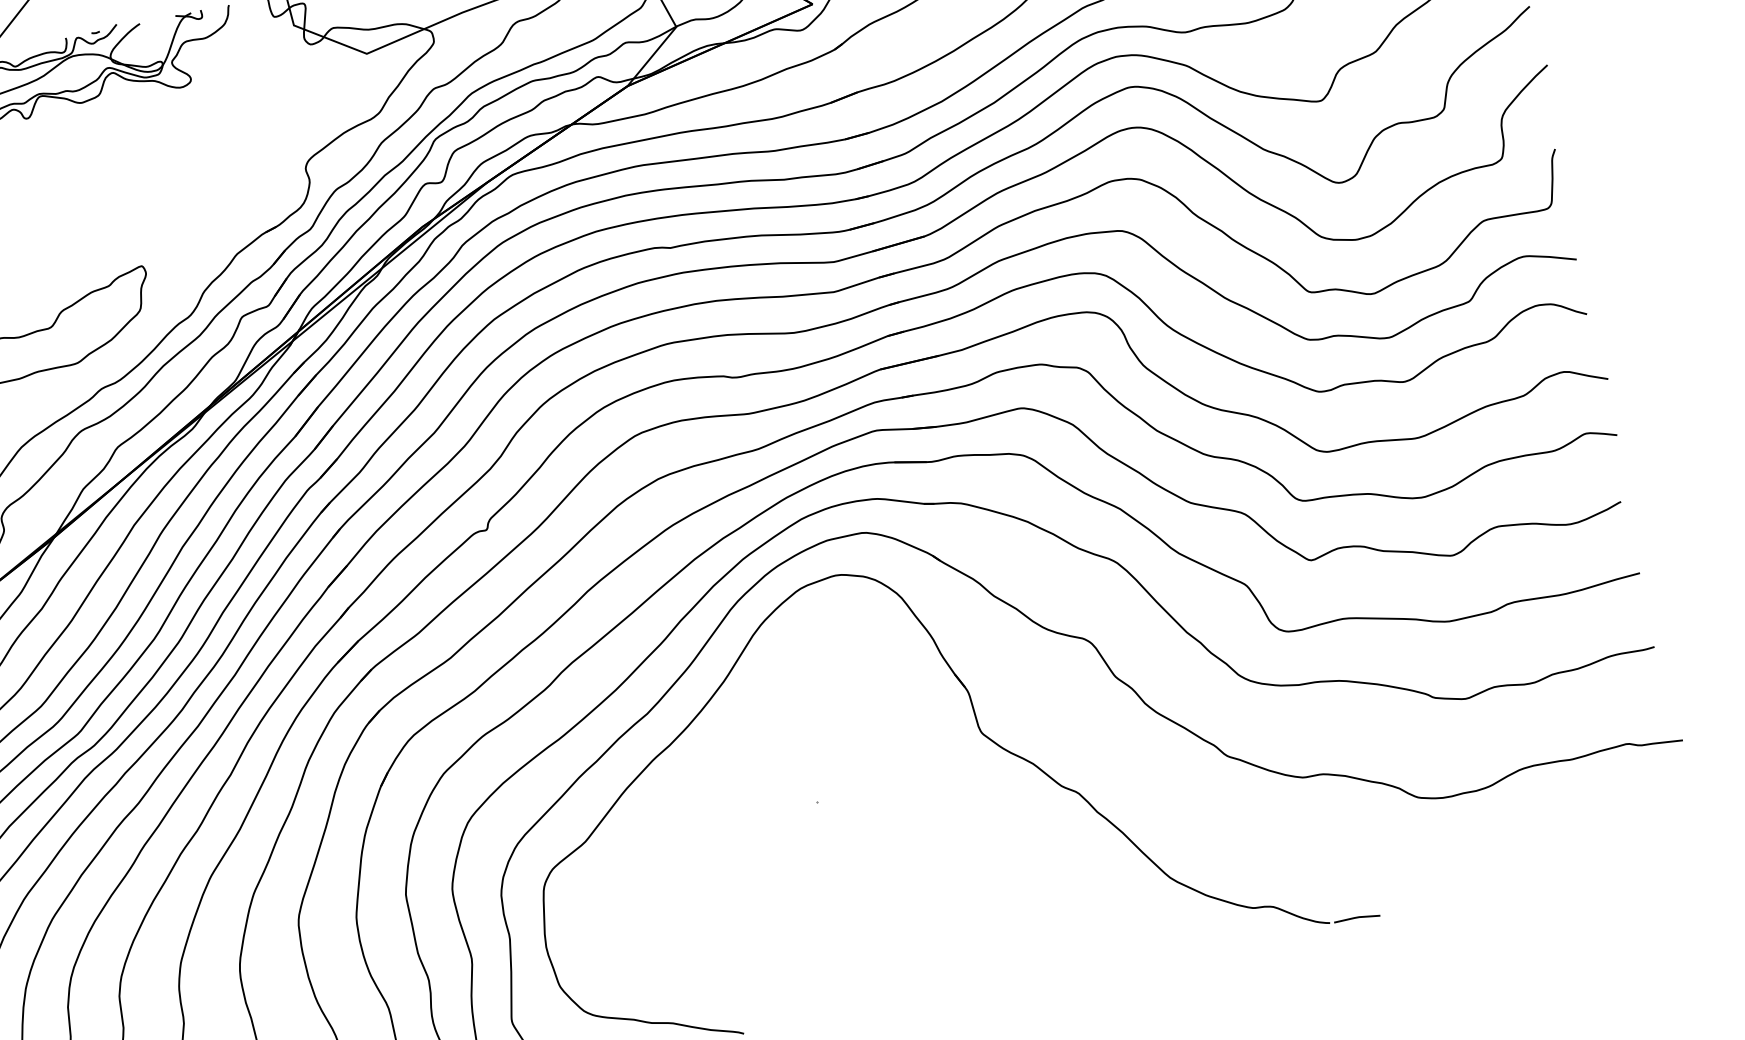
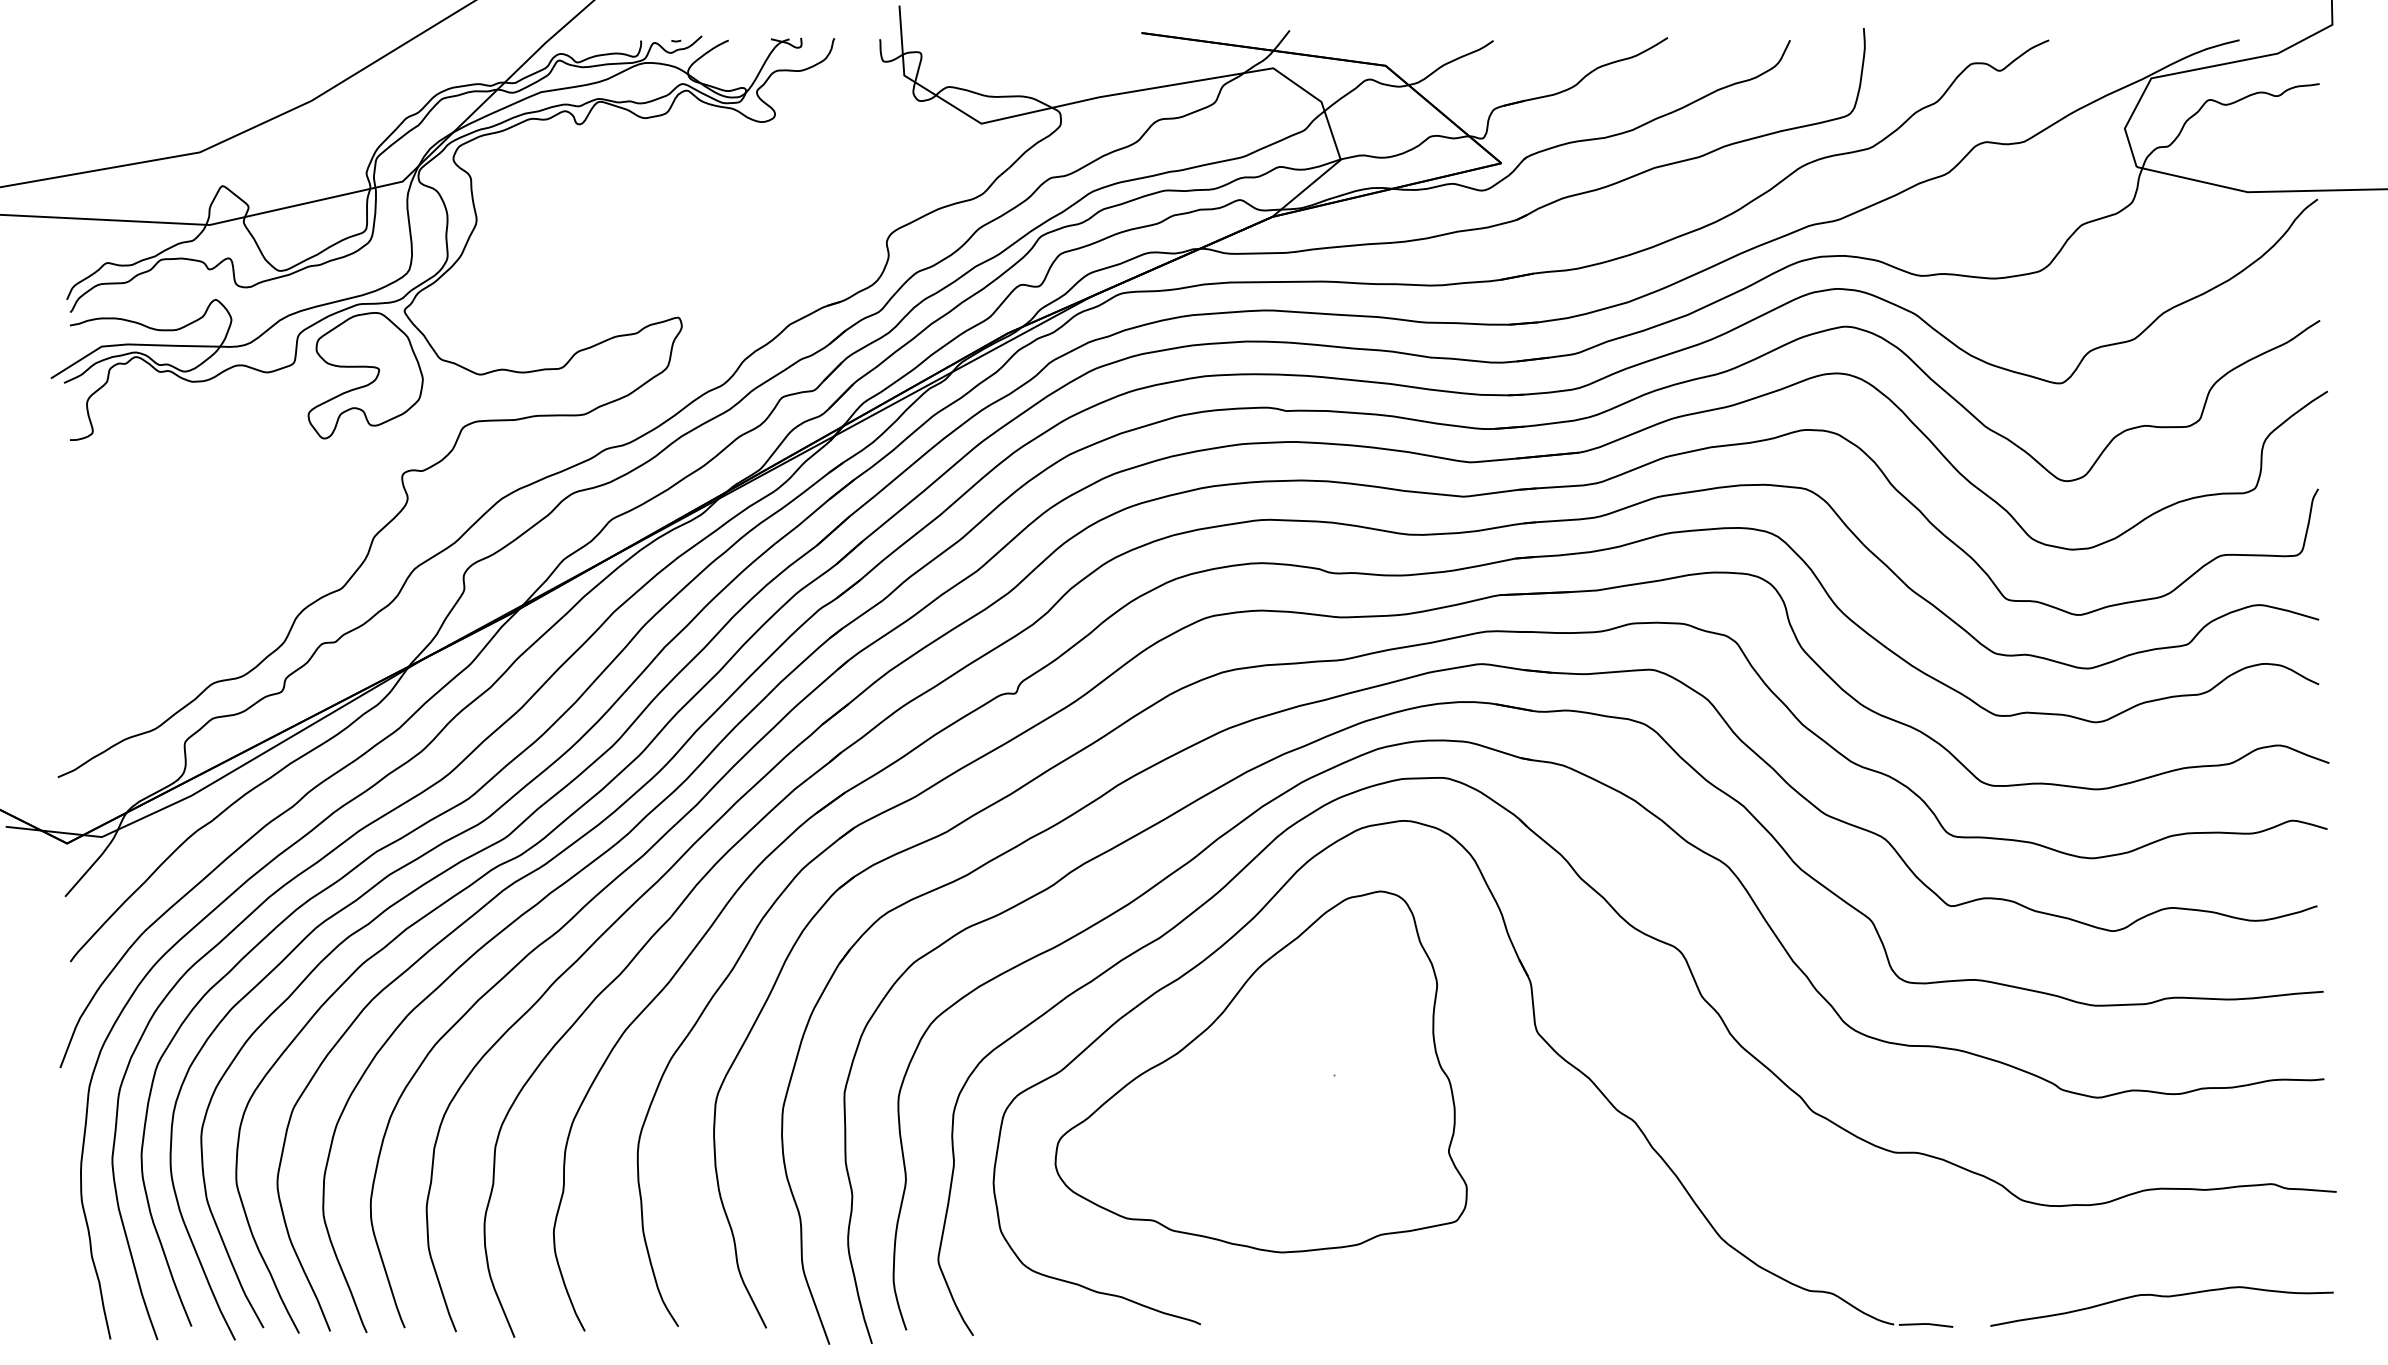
part: (754, 810) -> (1260, 1071), added
curve: (1551, 857) -> (2161, 1297), added

